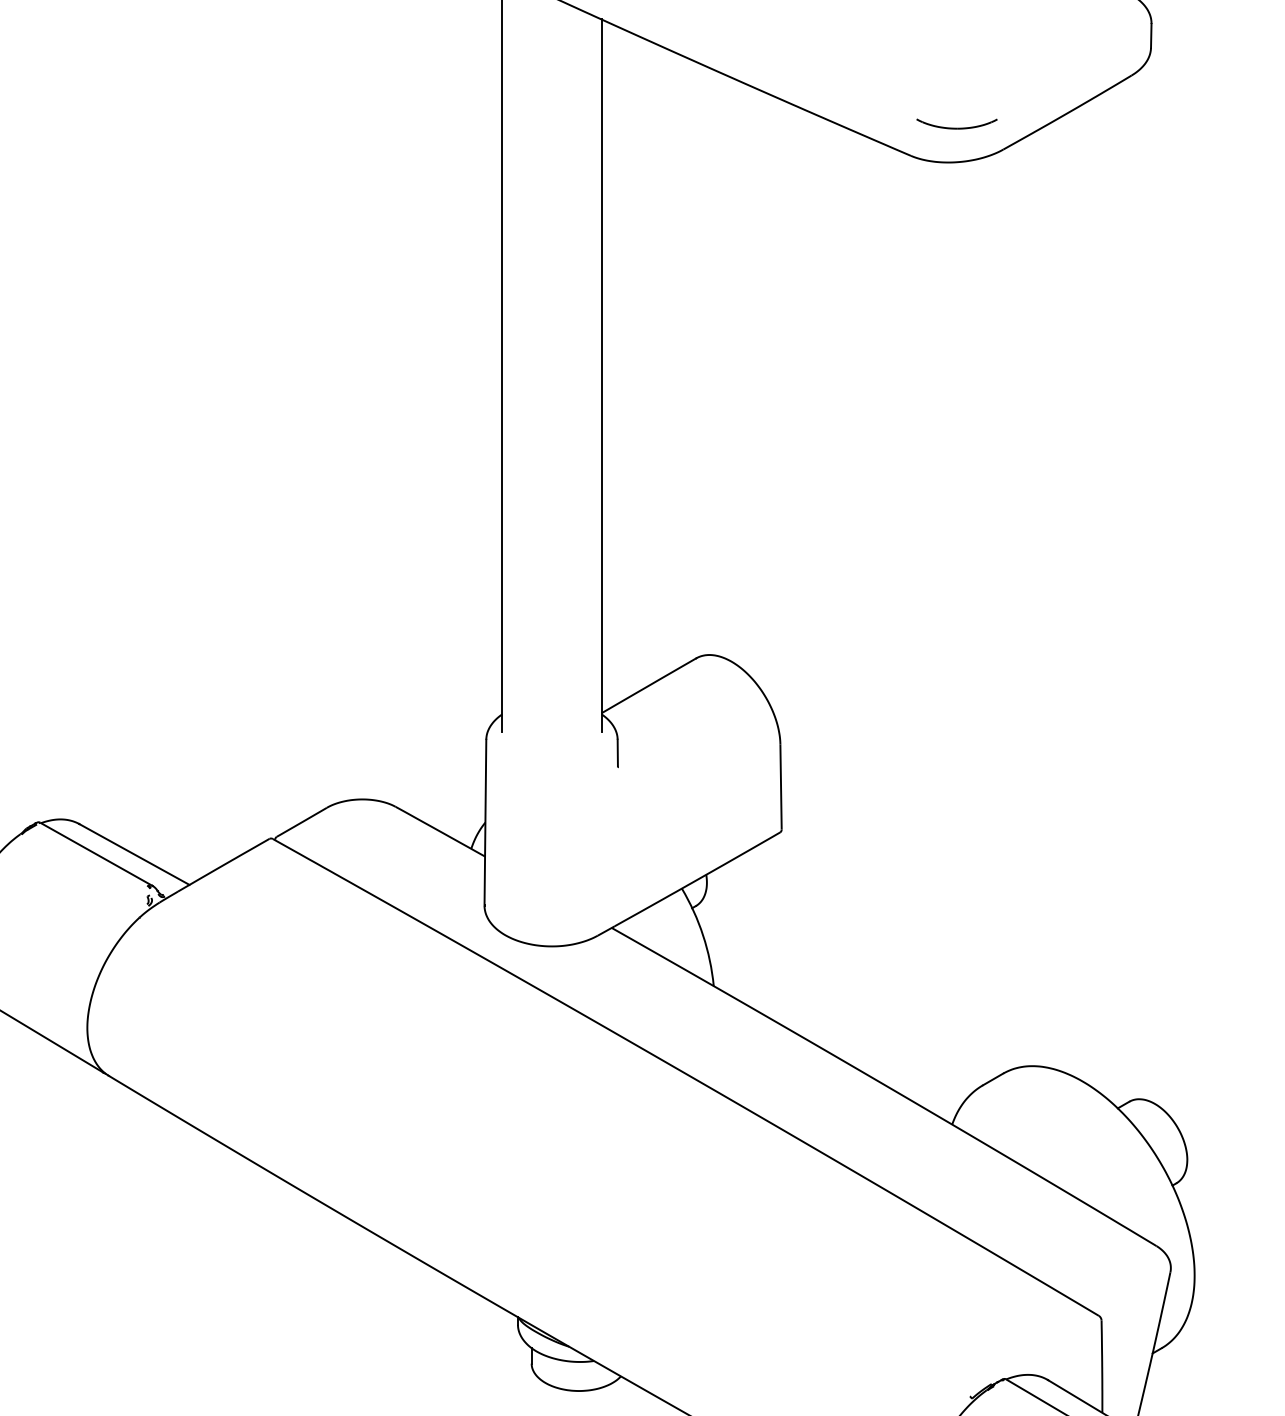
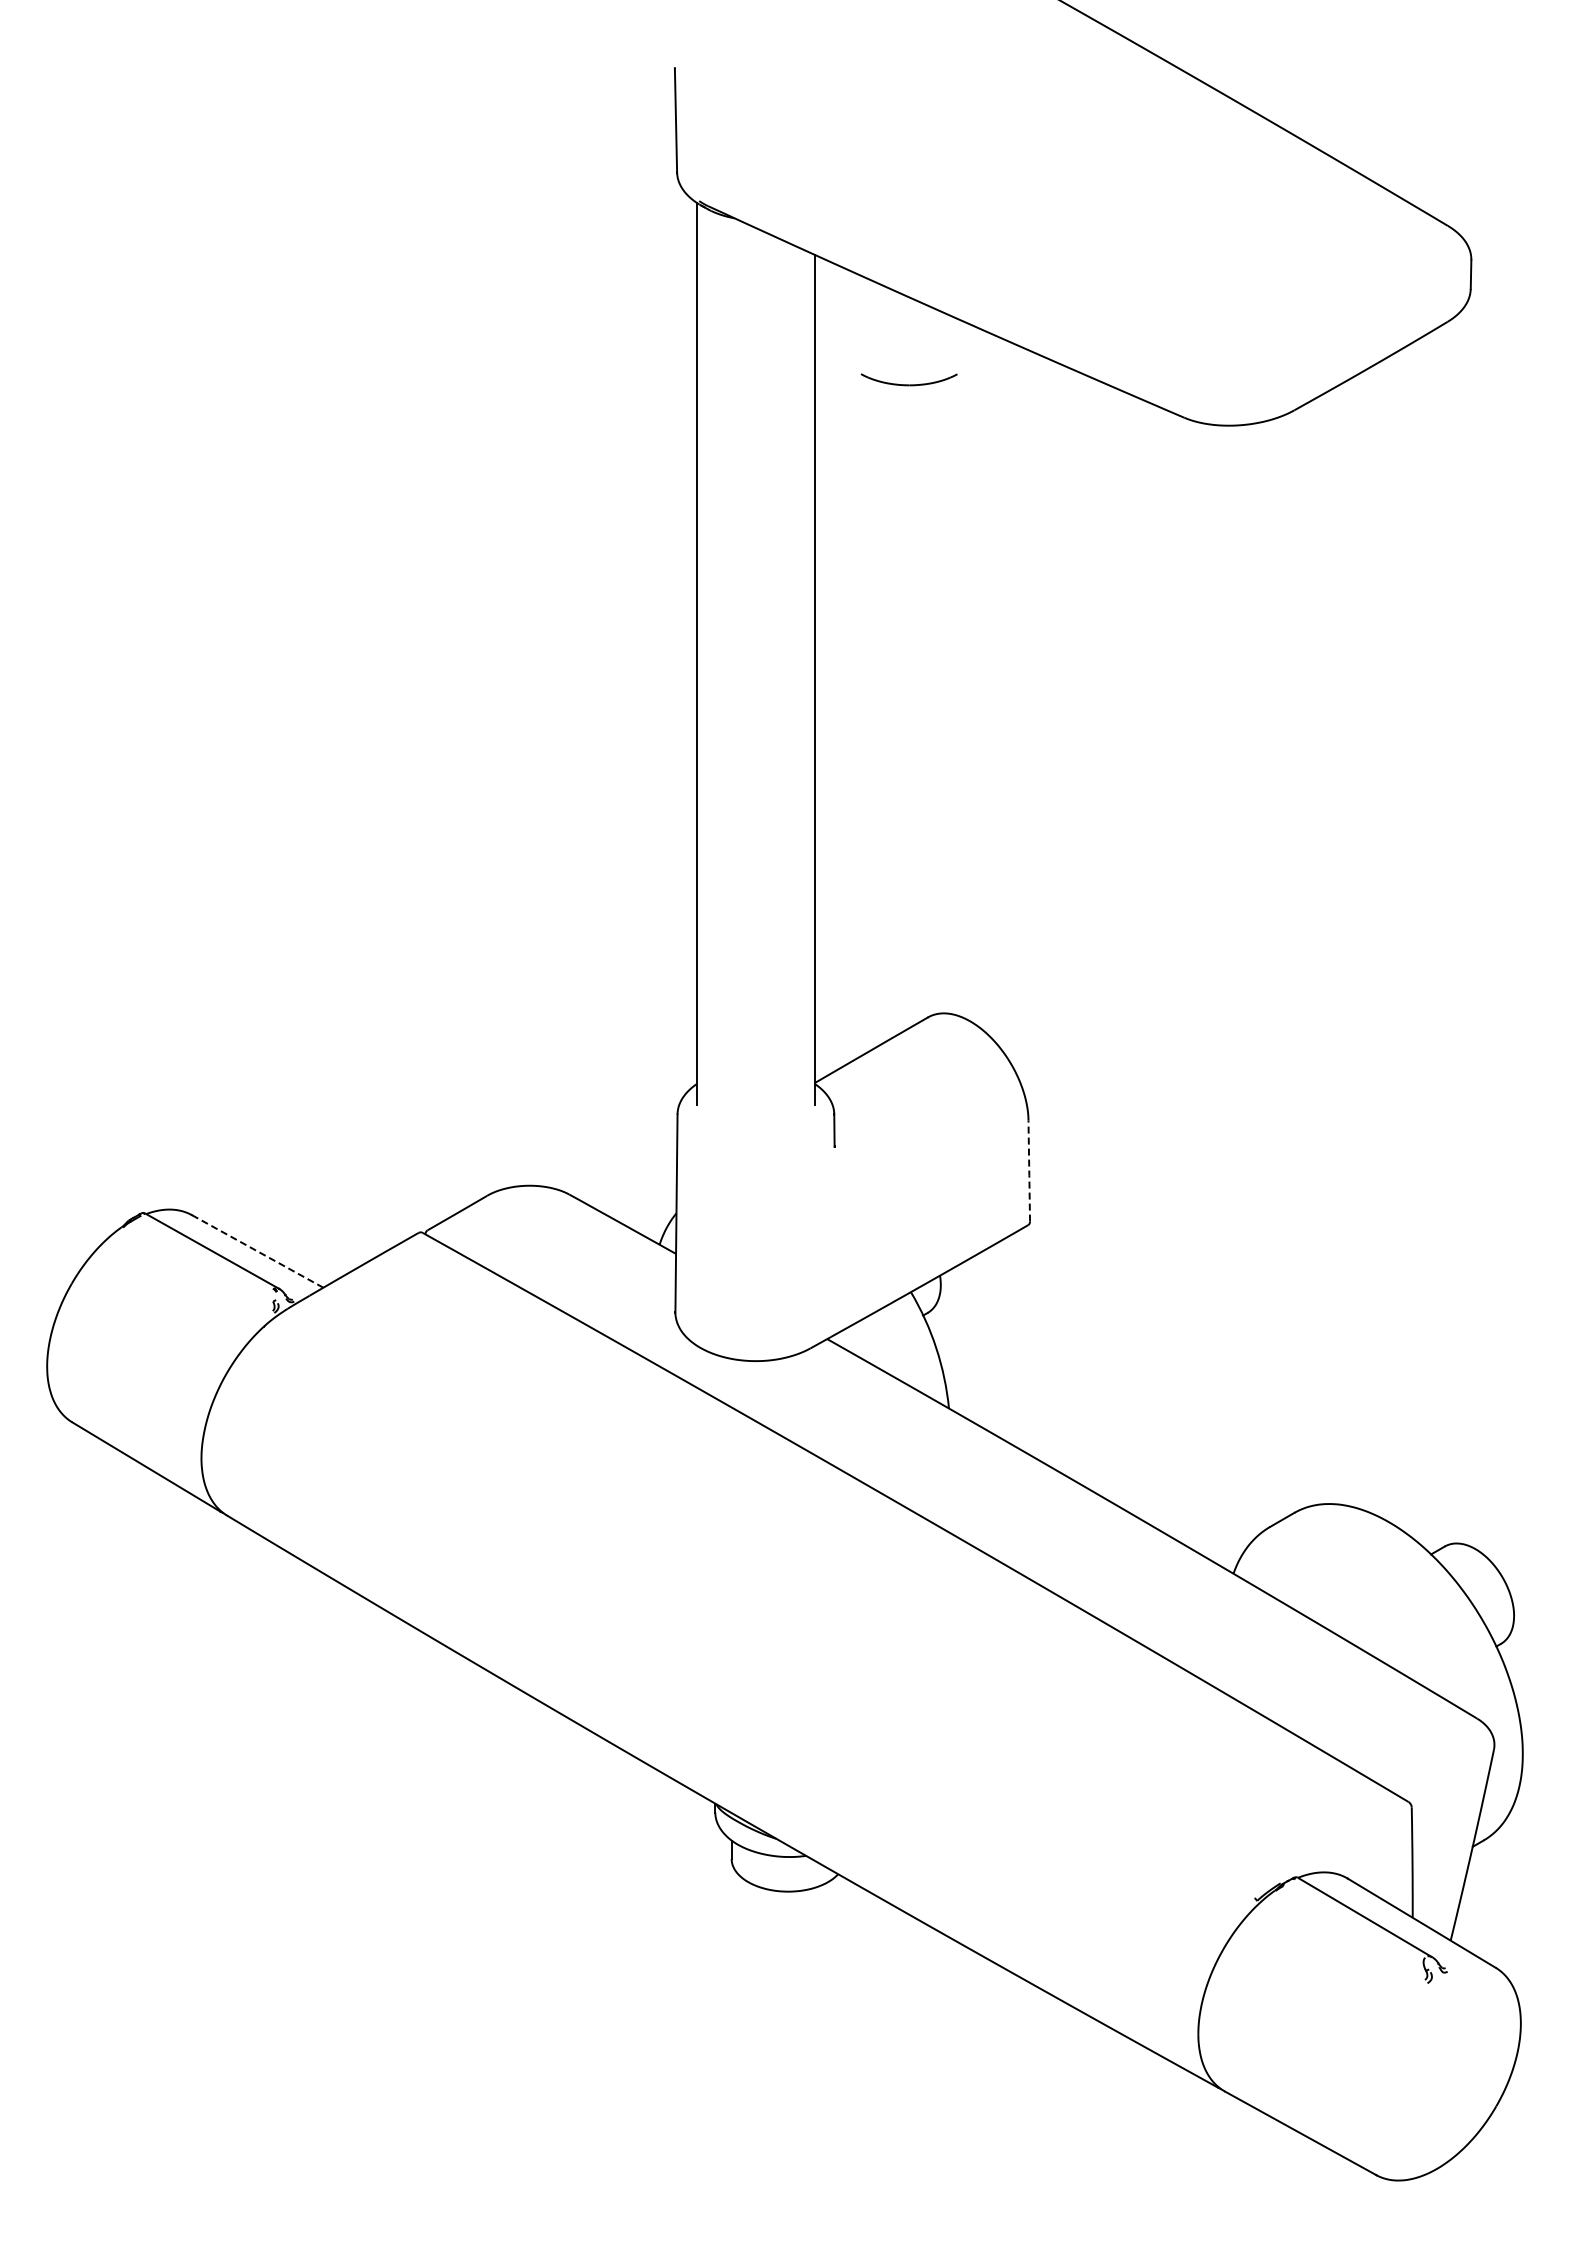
part: (956, 123) -> (908, 379), moved
line: (781, 786) -> (1029, 1170), solid -> dashed
line: (134, 854) -> (257, 1251), solid -> dashed

